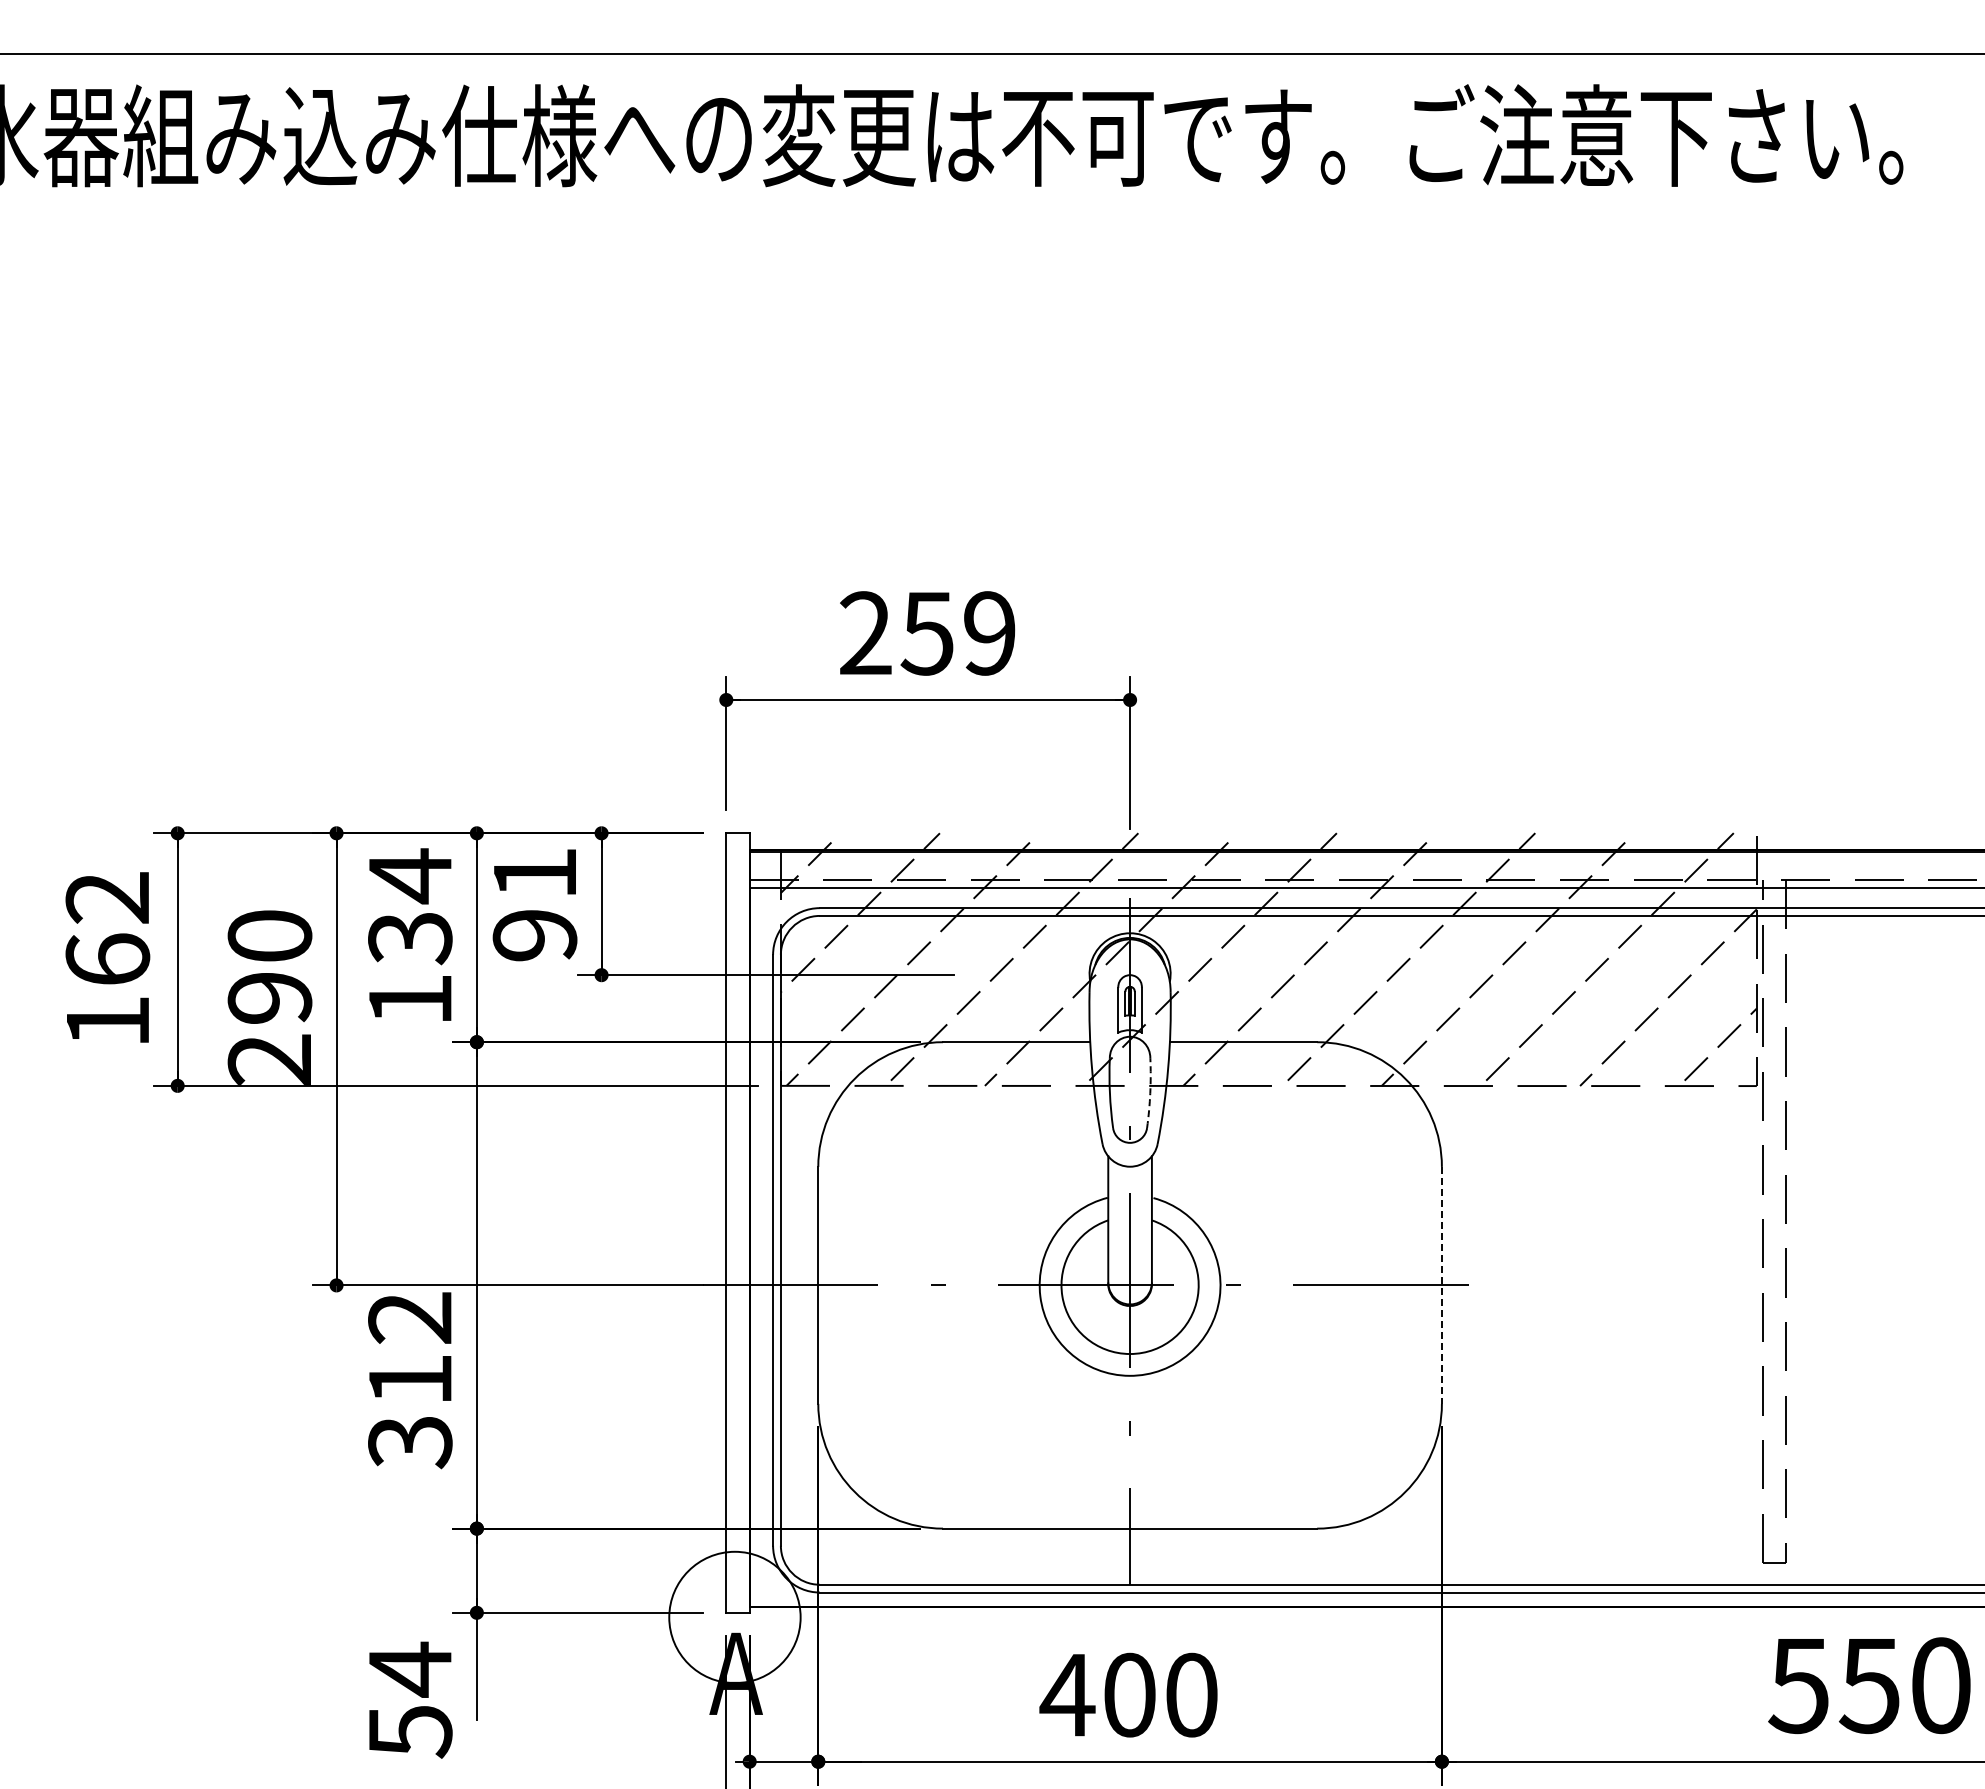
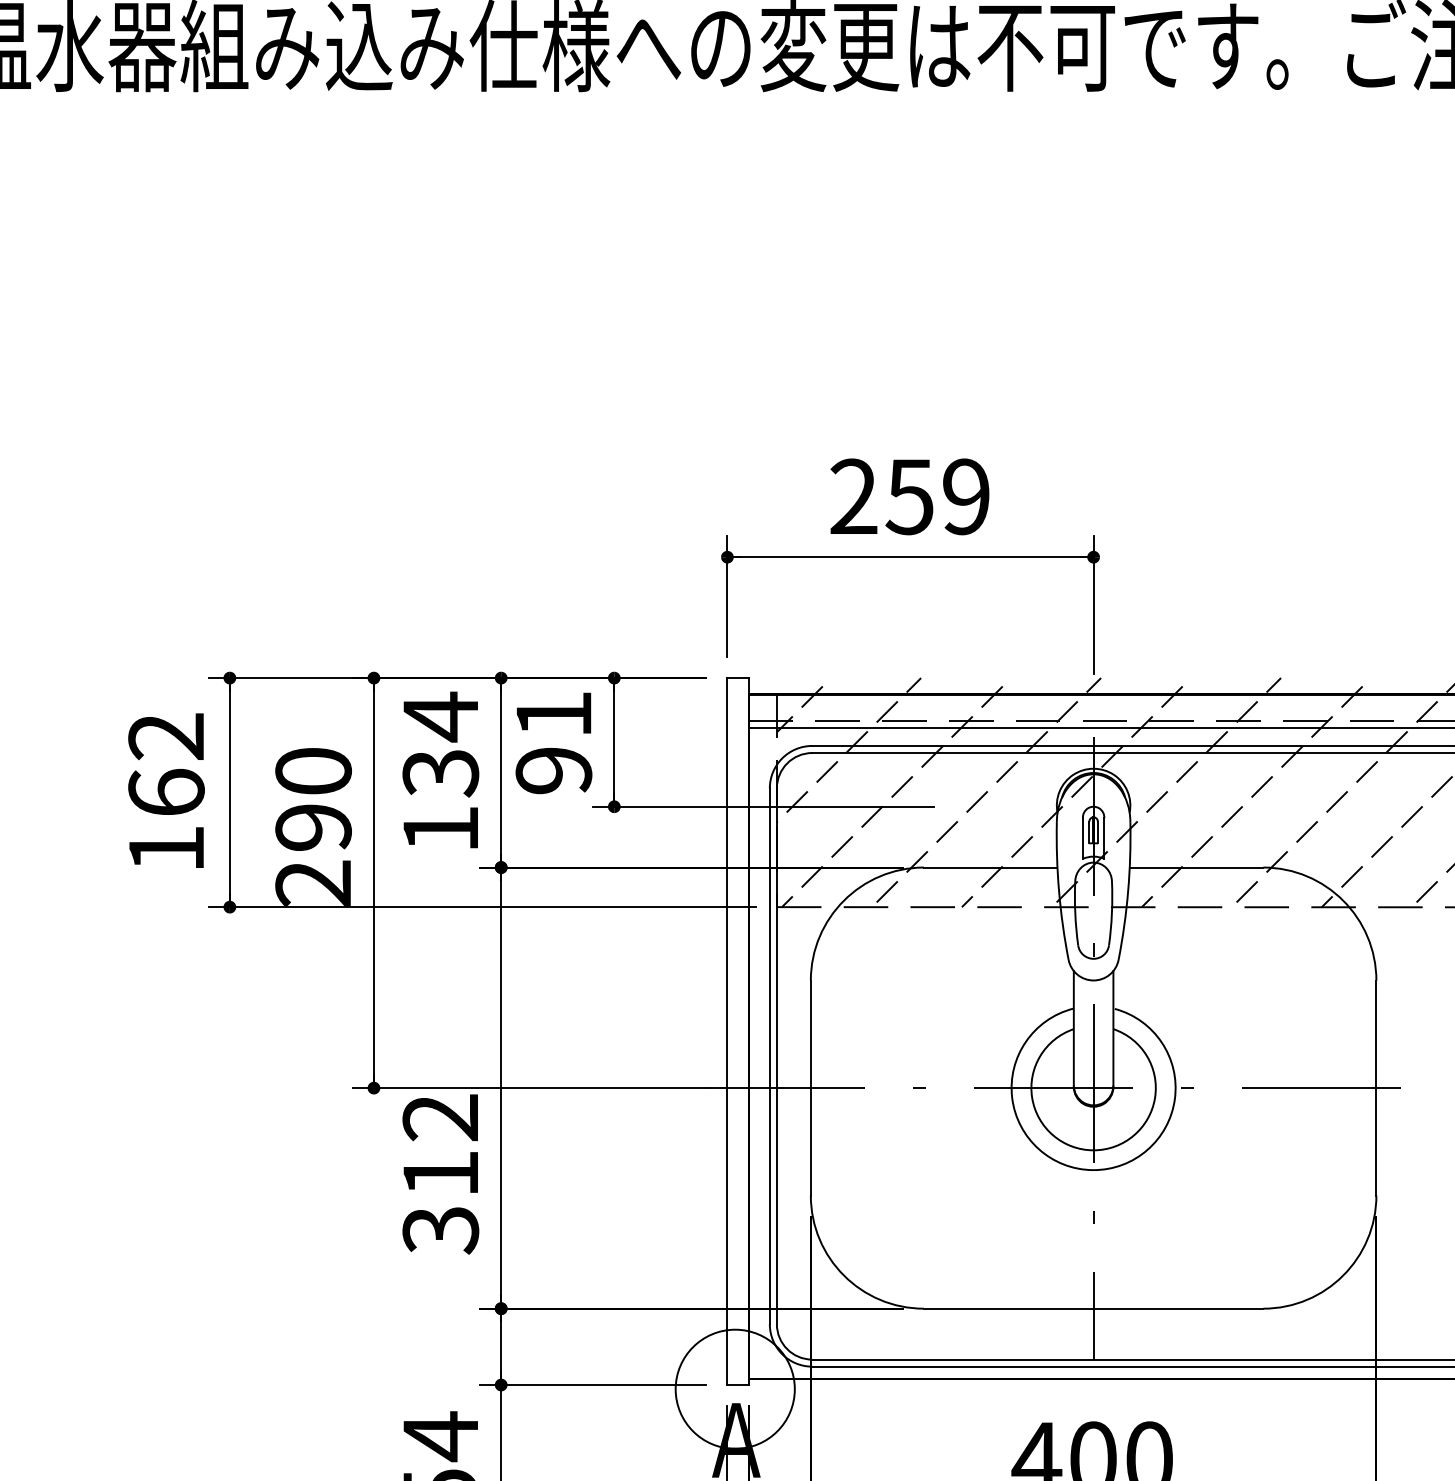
arc: (1150, 1093) -> (1112, 914), dashed -> solid
line: (1441, 1285) -> (1376, 1088), dashed -> solid

